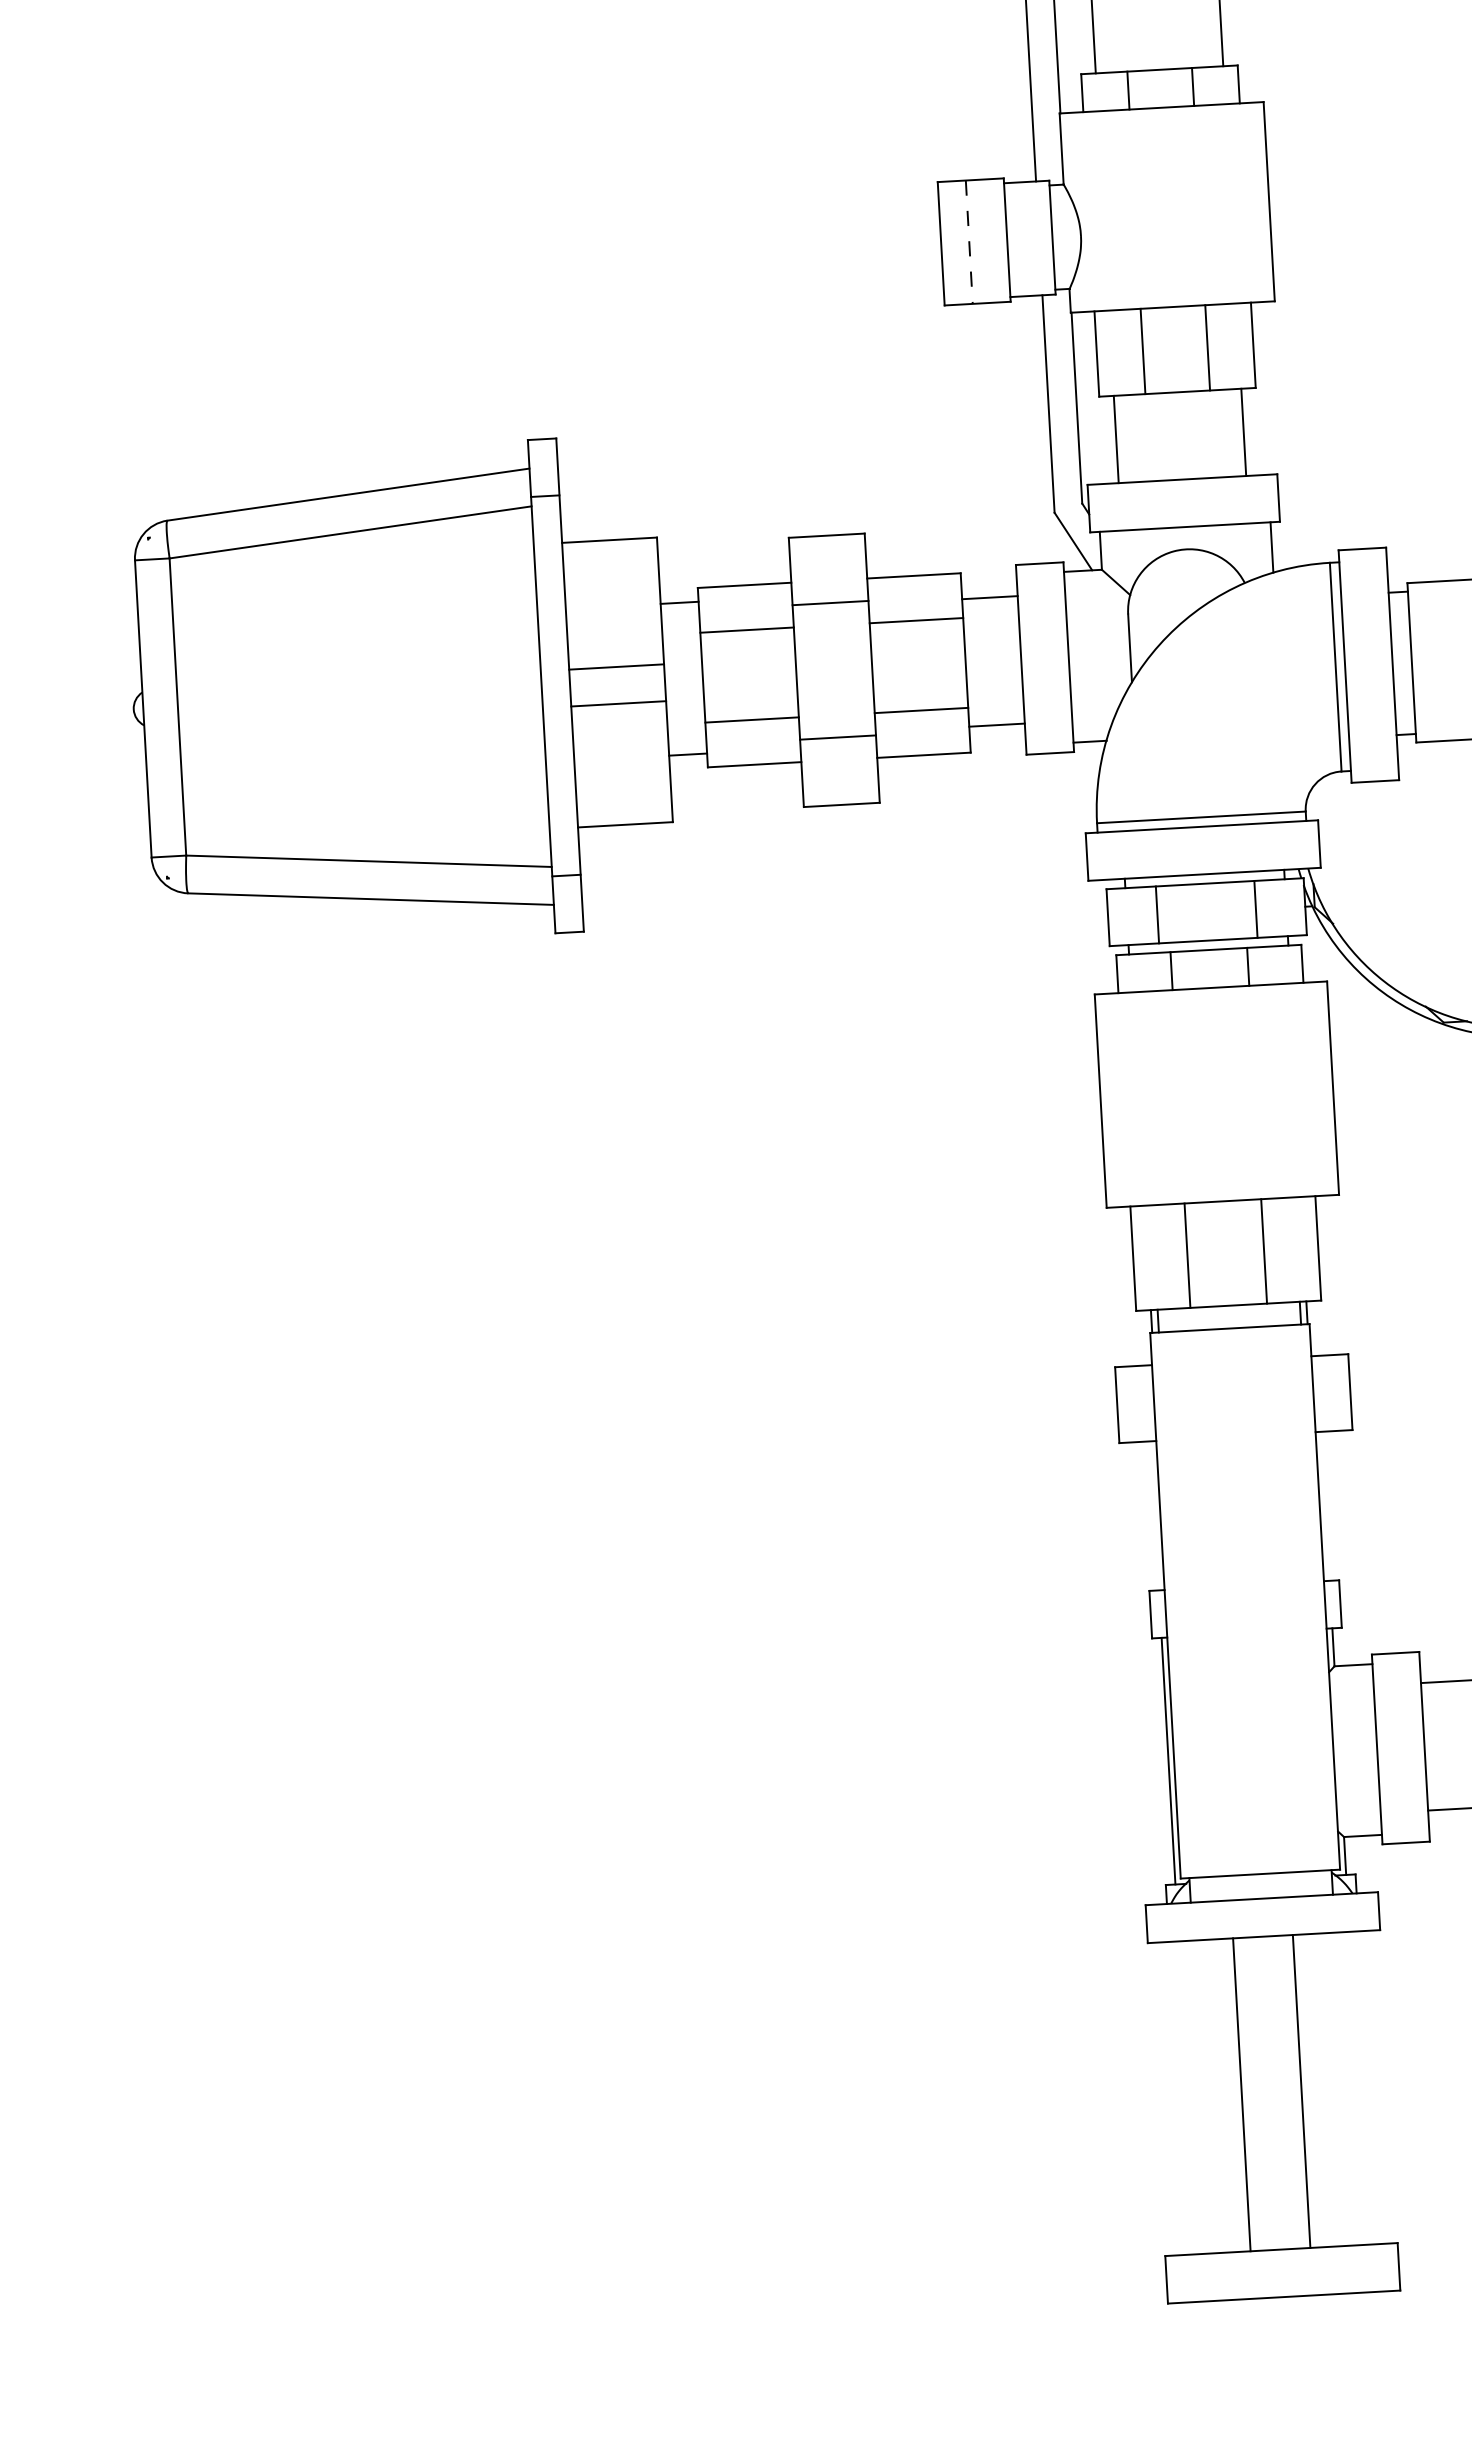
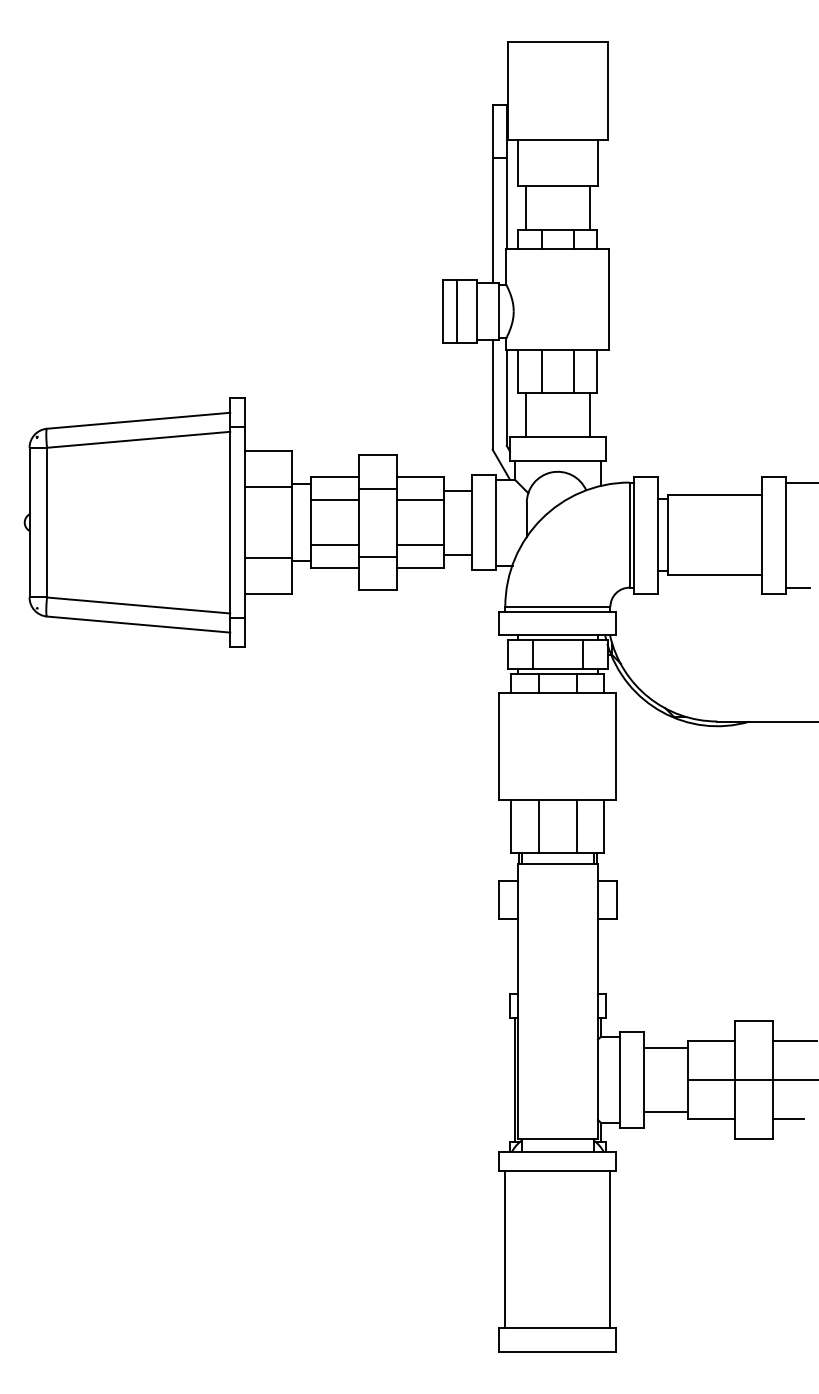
line: (969, 242) -> (457, 311), dashed -> solid
line: (616, 666) -> (268, 486), moved
line: (618, 703) -> (268, 558), moved
line: (1301, 2091) -> (610, 1249), moved
line: (1242, 2094) -> (505, 1249), moved

